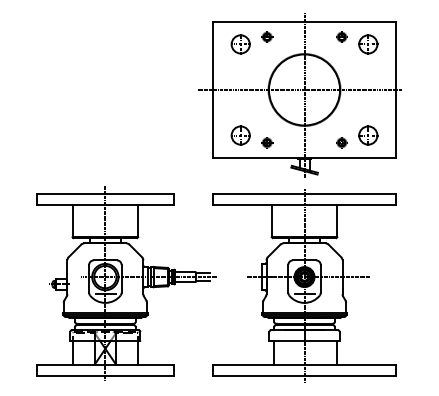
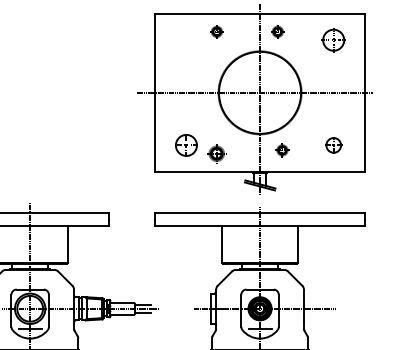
part: (341, 36) -> (277, 31), moved
part: (240, 44) -> (186, 40), removed
part: (368, 135) -> (333, 145), size x0.7
part: (267, 142) -> (217, 153), size x1.4
part: (341, 142) -> (281, 149), moved

